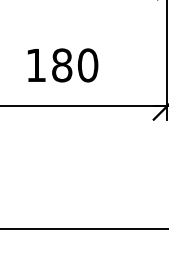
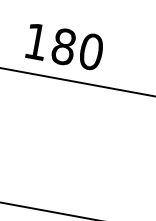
text: (62, 65) -> (64, 46), moved

